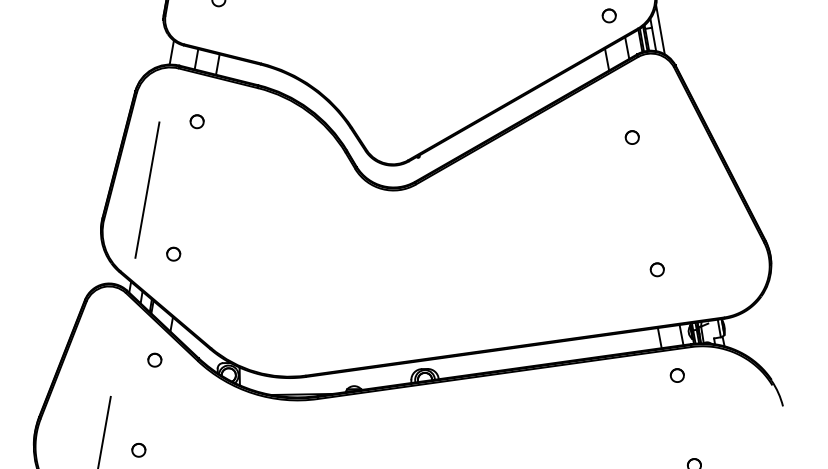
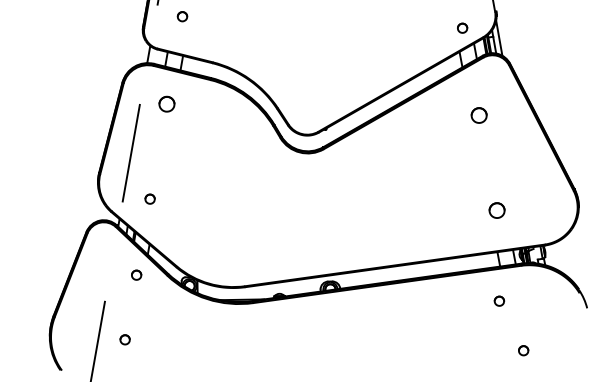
part: (196, 120) -> (166, 103), size x1.6
part: (631, 137) -> (478, 115), size x1.6
part: (656, 268) -> (496, 209), size x1.6
part: (677, 374) -> (499, 300), moved

